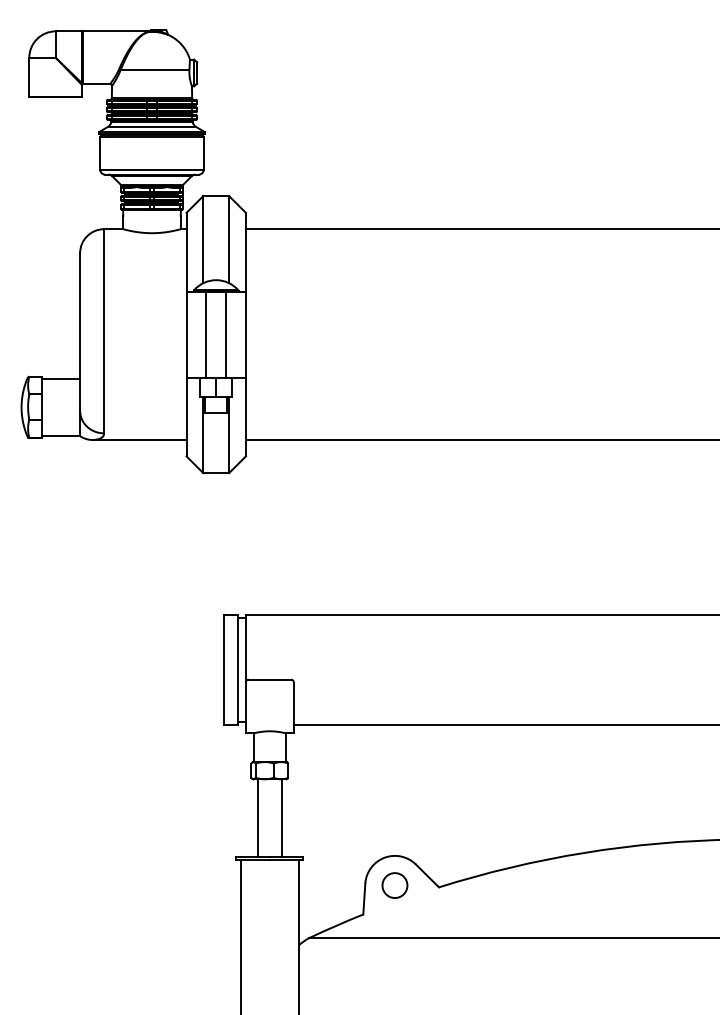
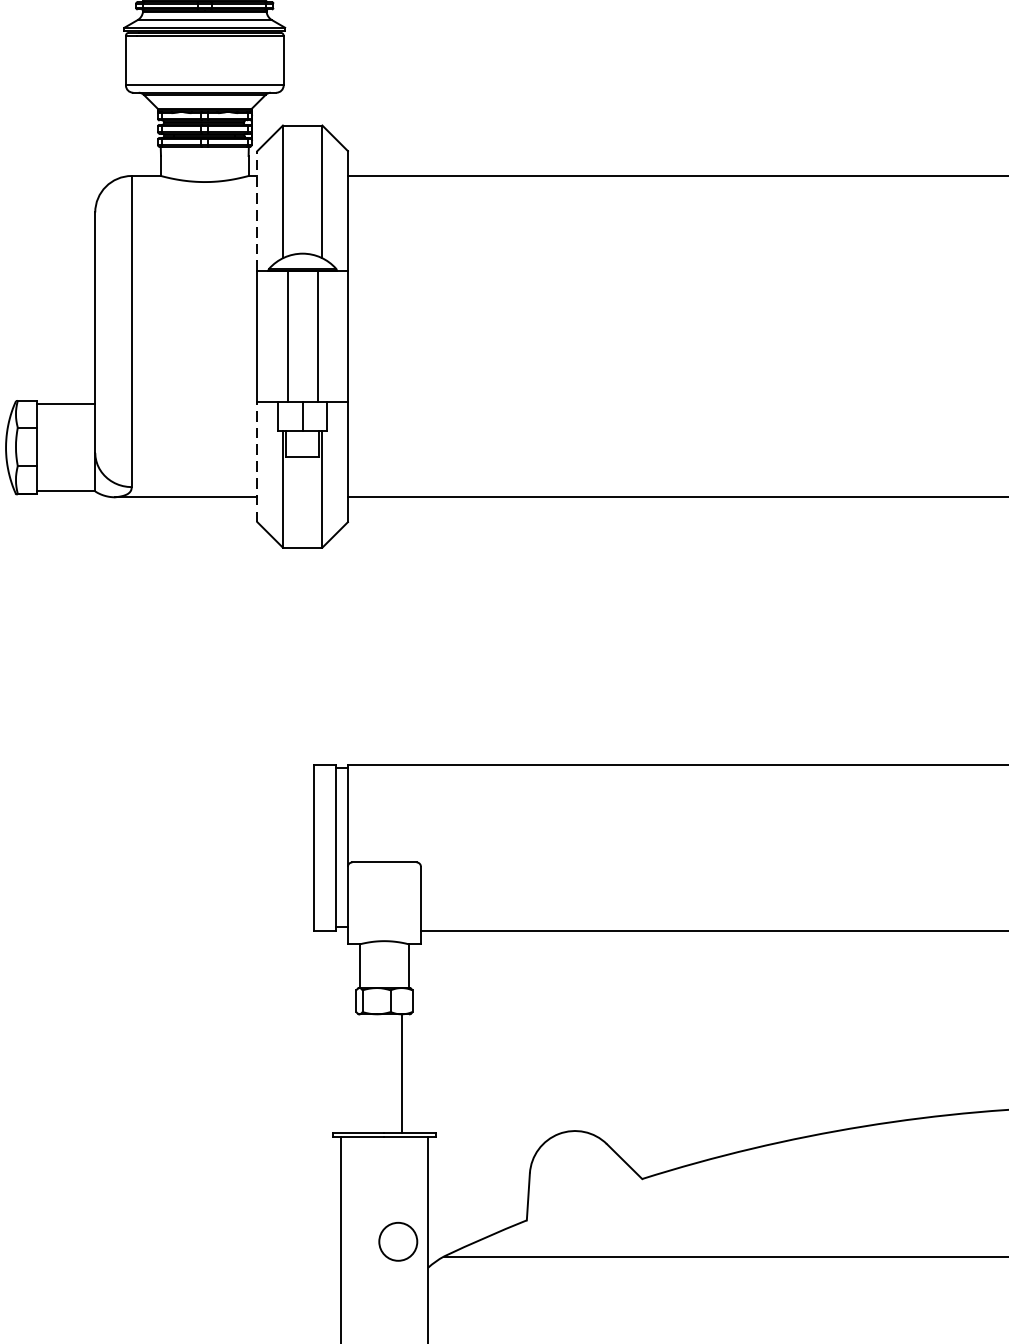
line: (186, 251) -> (257, 209), solid -> dashed
line: (186, 416) -> (257, 461), solid -> dashed
line: (258, 817) -> (367, 1072), removed
circle: (394, 885) -> (397, 1241), moved

